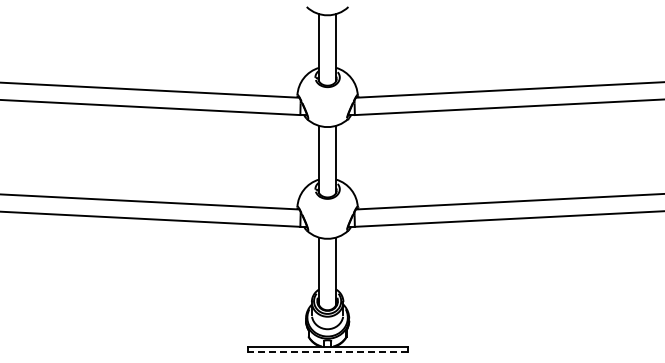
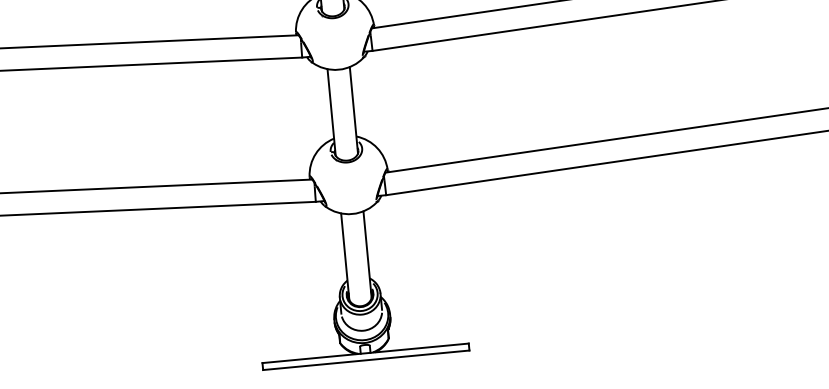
line: (327, 352) -> (366, 360), dashed -> solid

